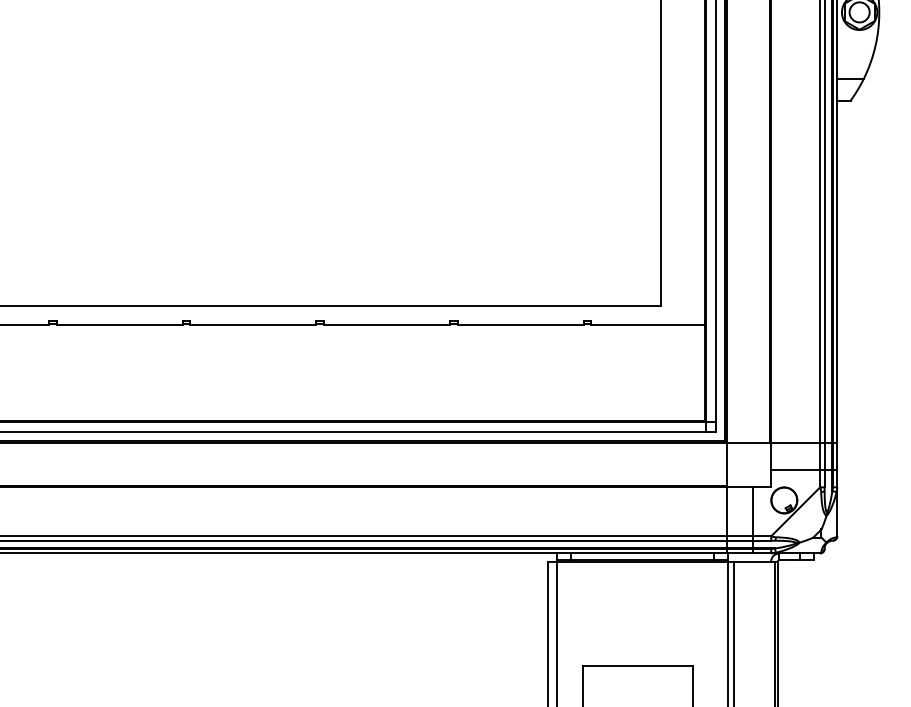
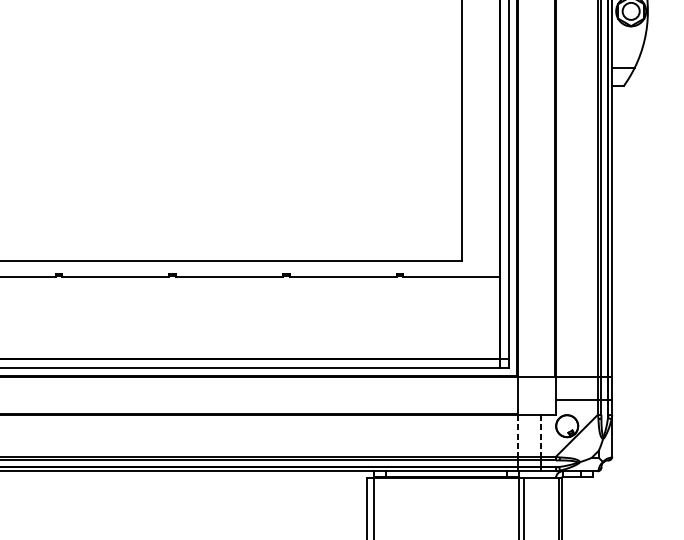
line: (726, 511) -> (518, 435), solid -> dashed
line: (753, 511) -> (540, 435), solid -> dashed

